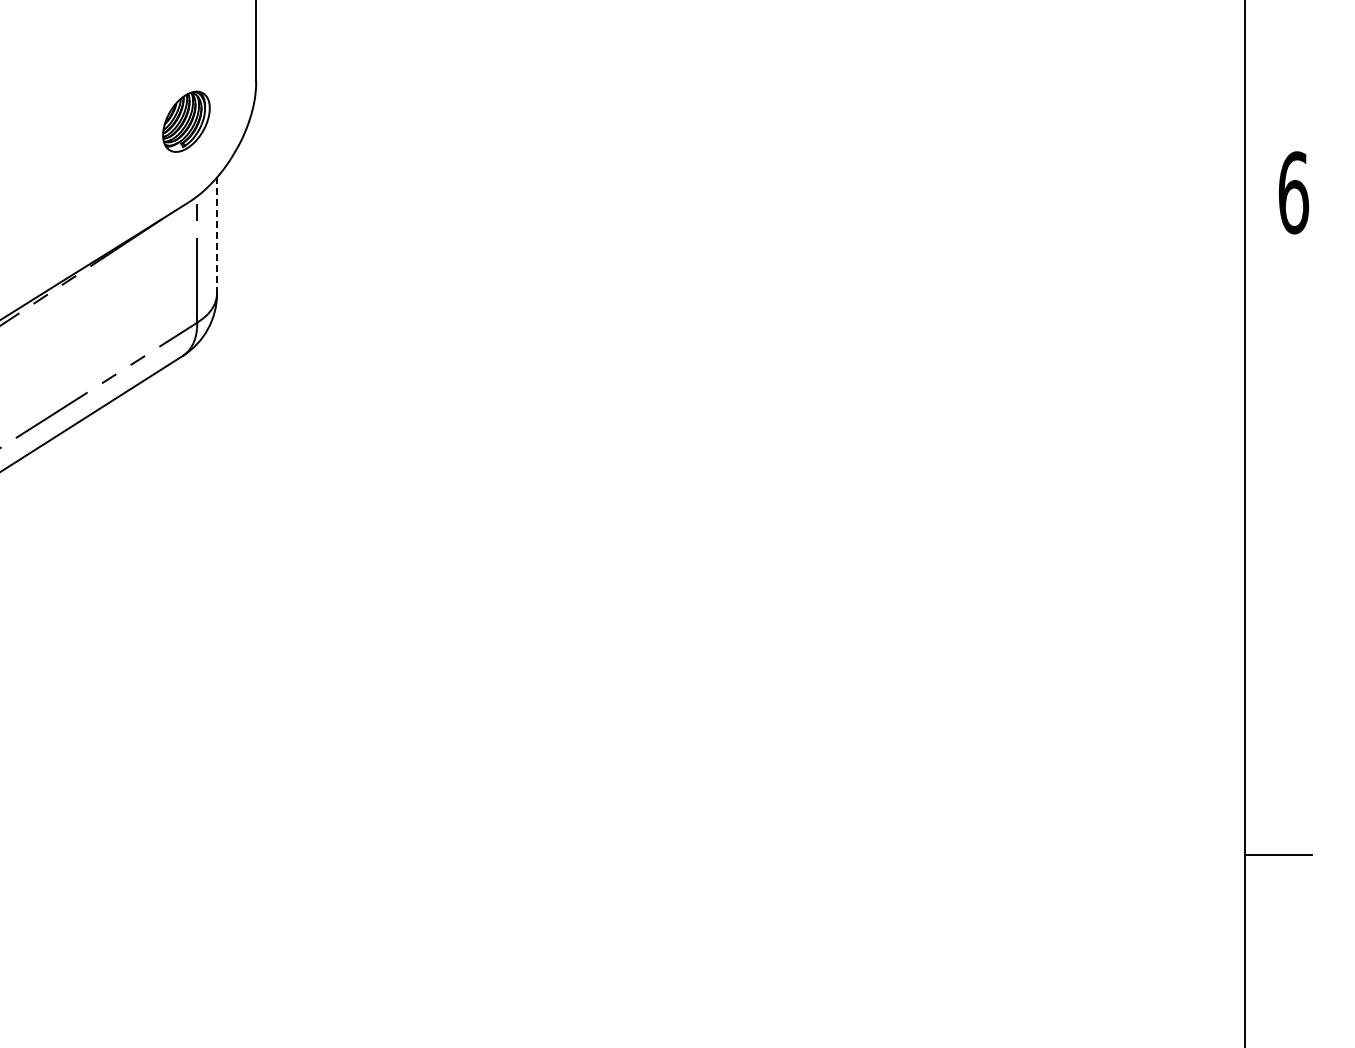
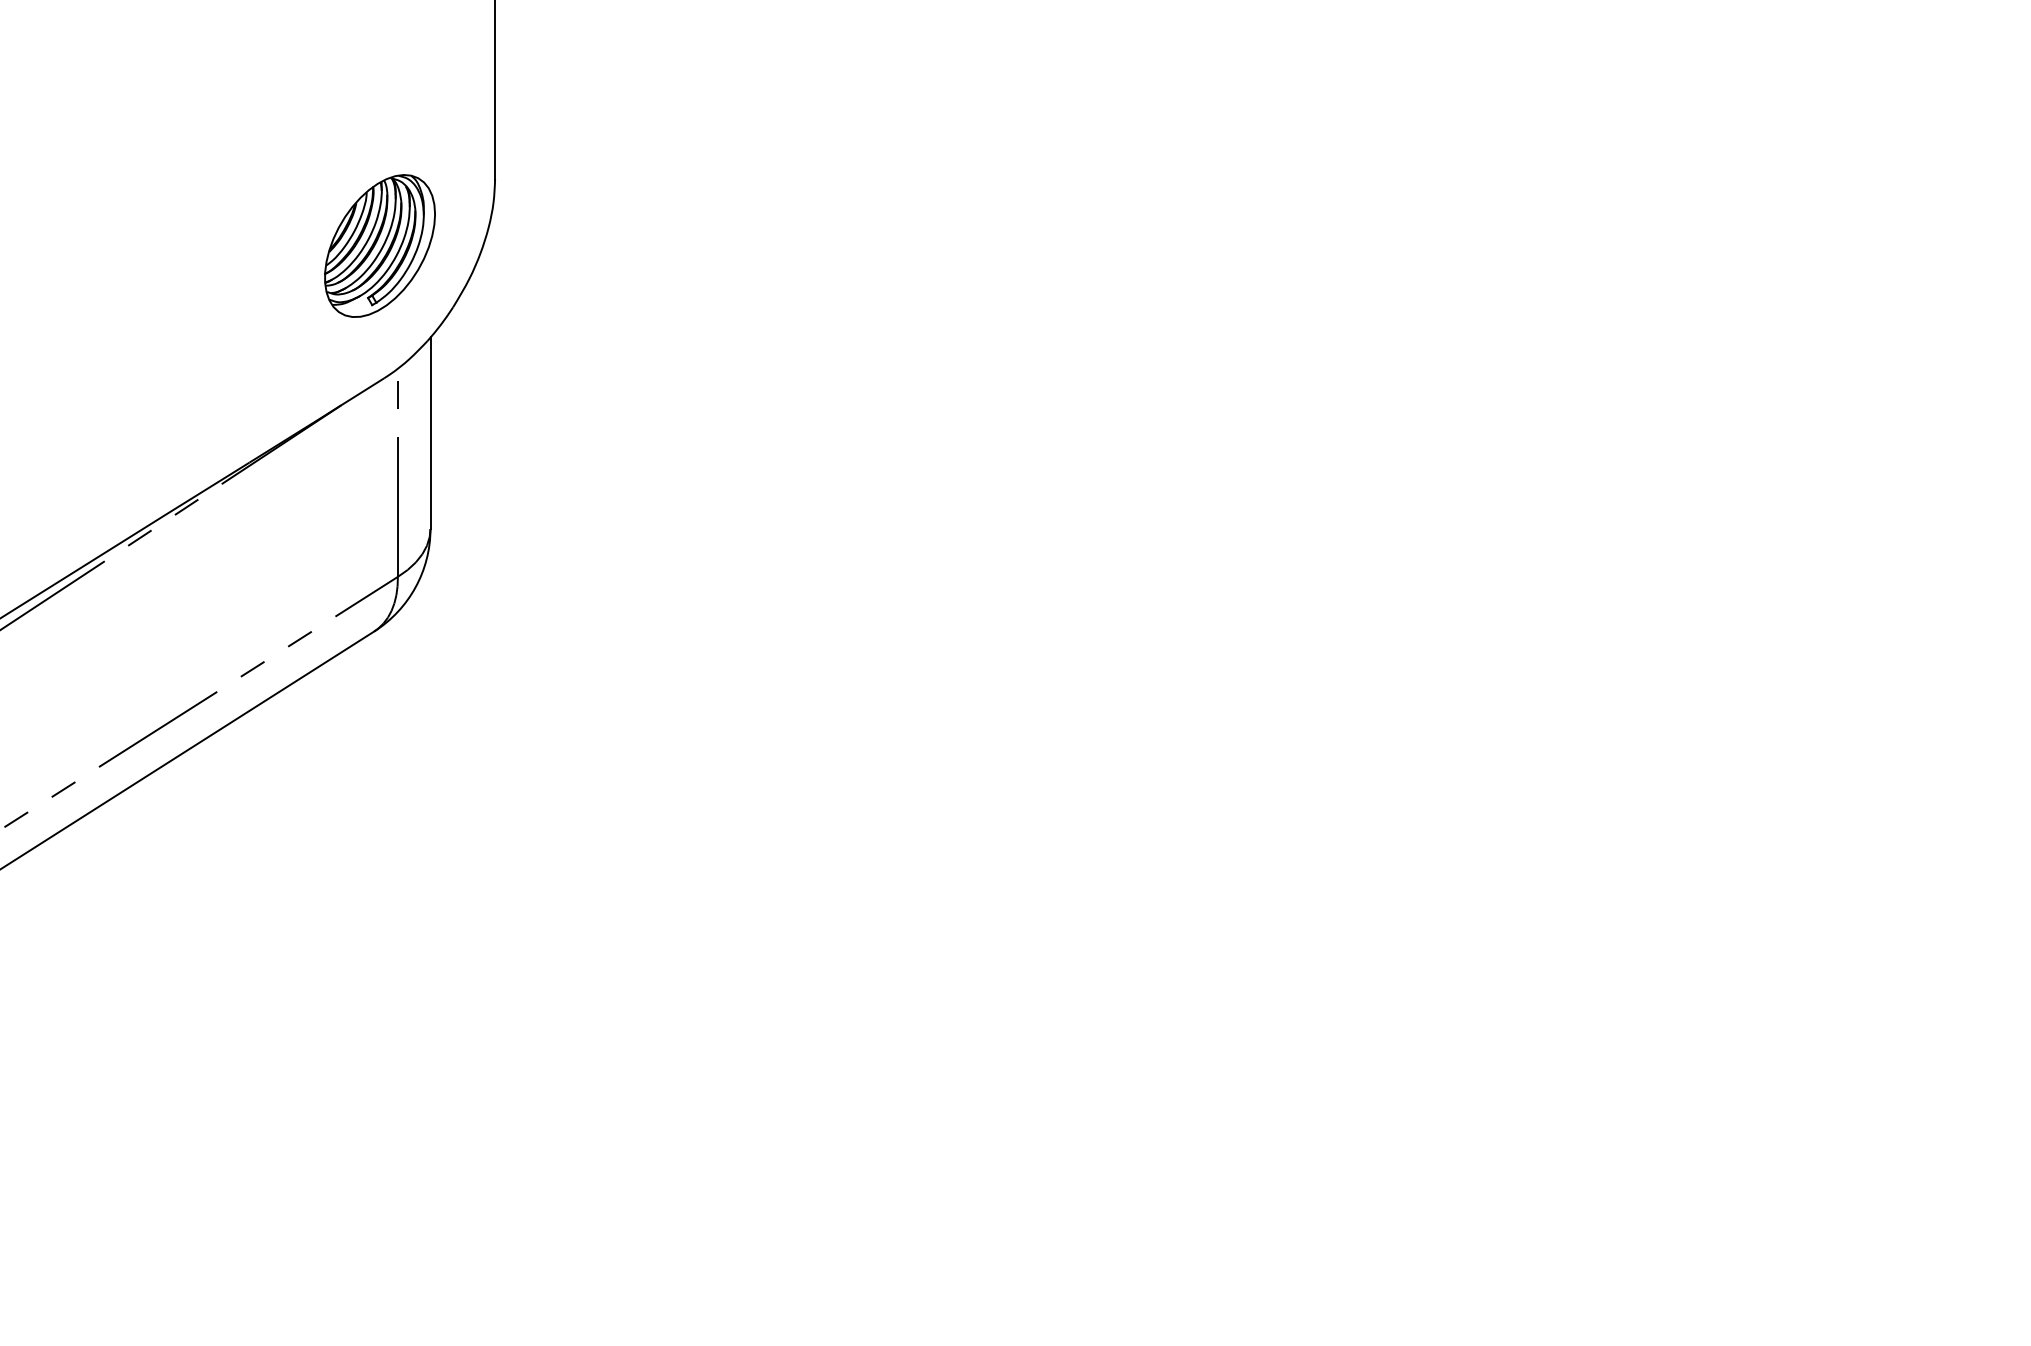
part: (186, 121) -> (380, 245), size x1.43
line: (217, 235) -> (431, 433), dashed -> solid

